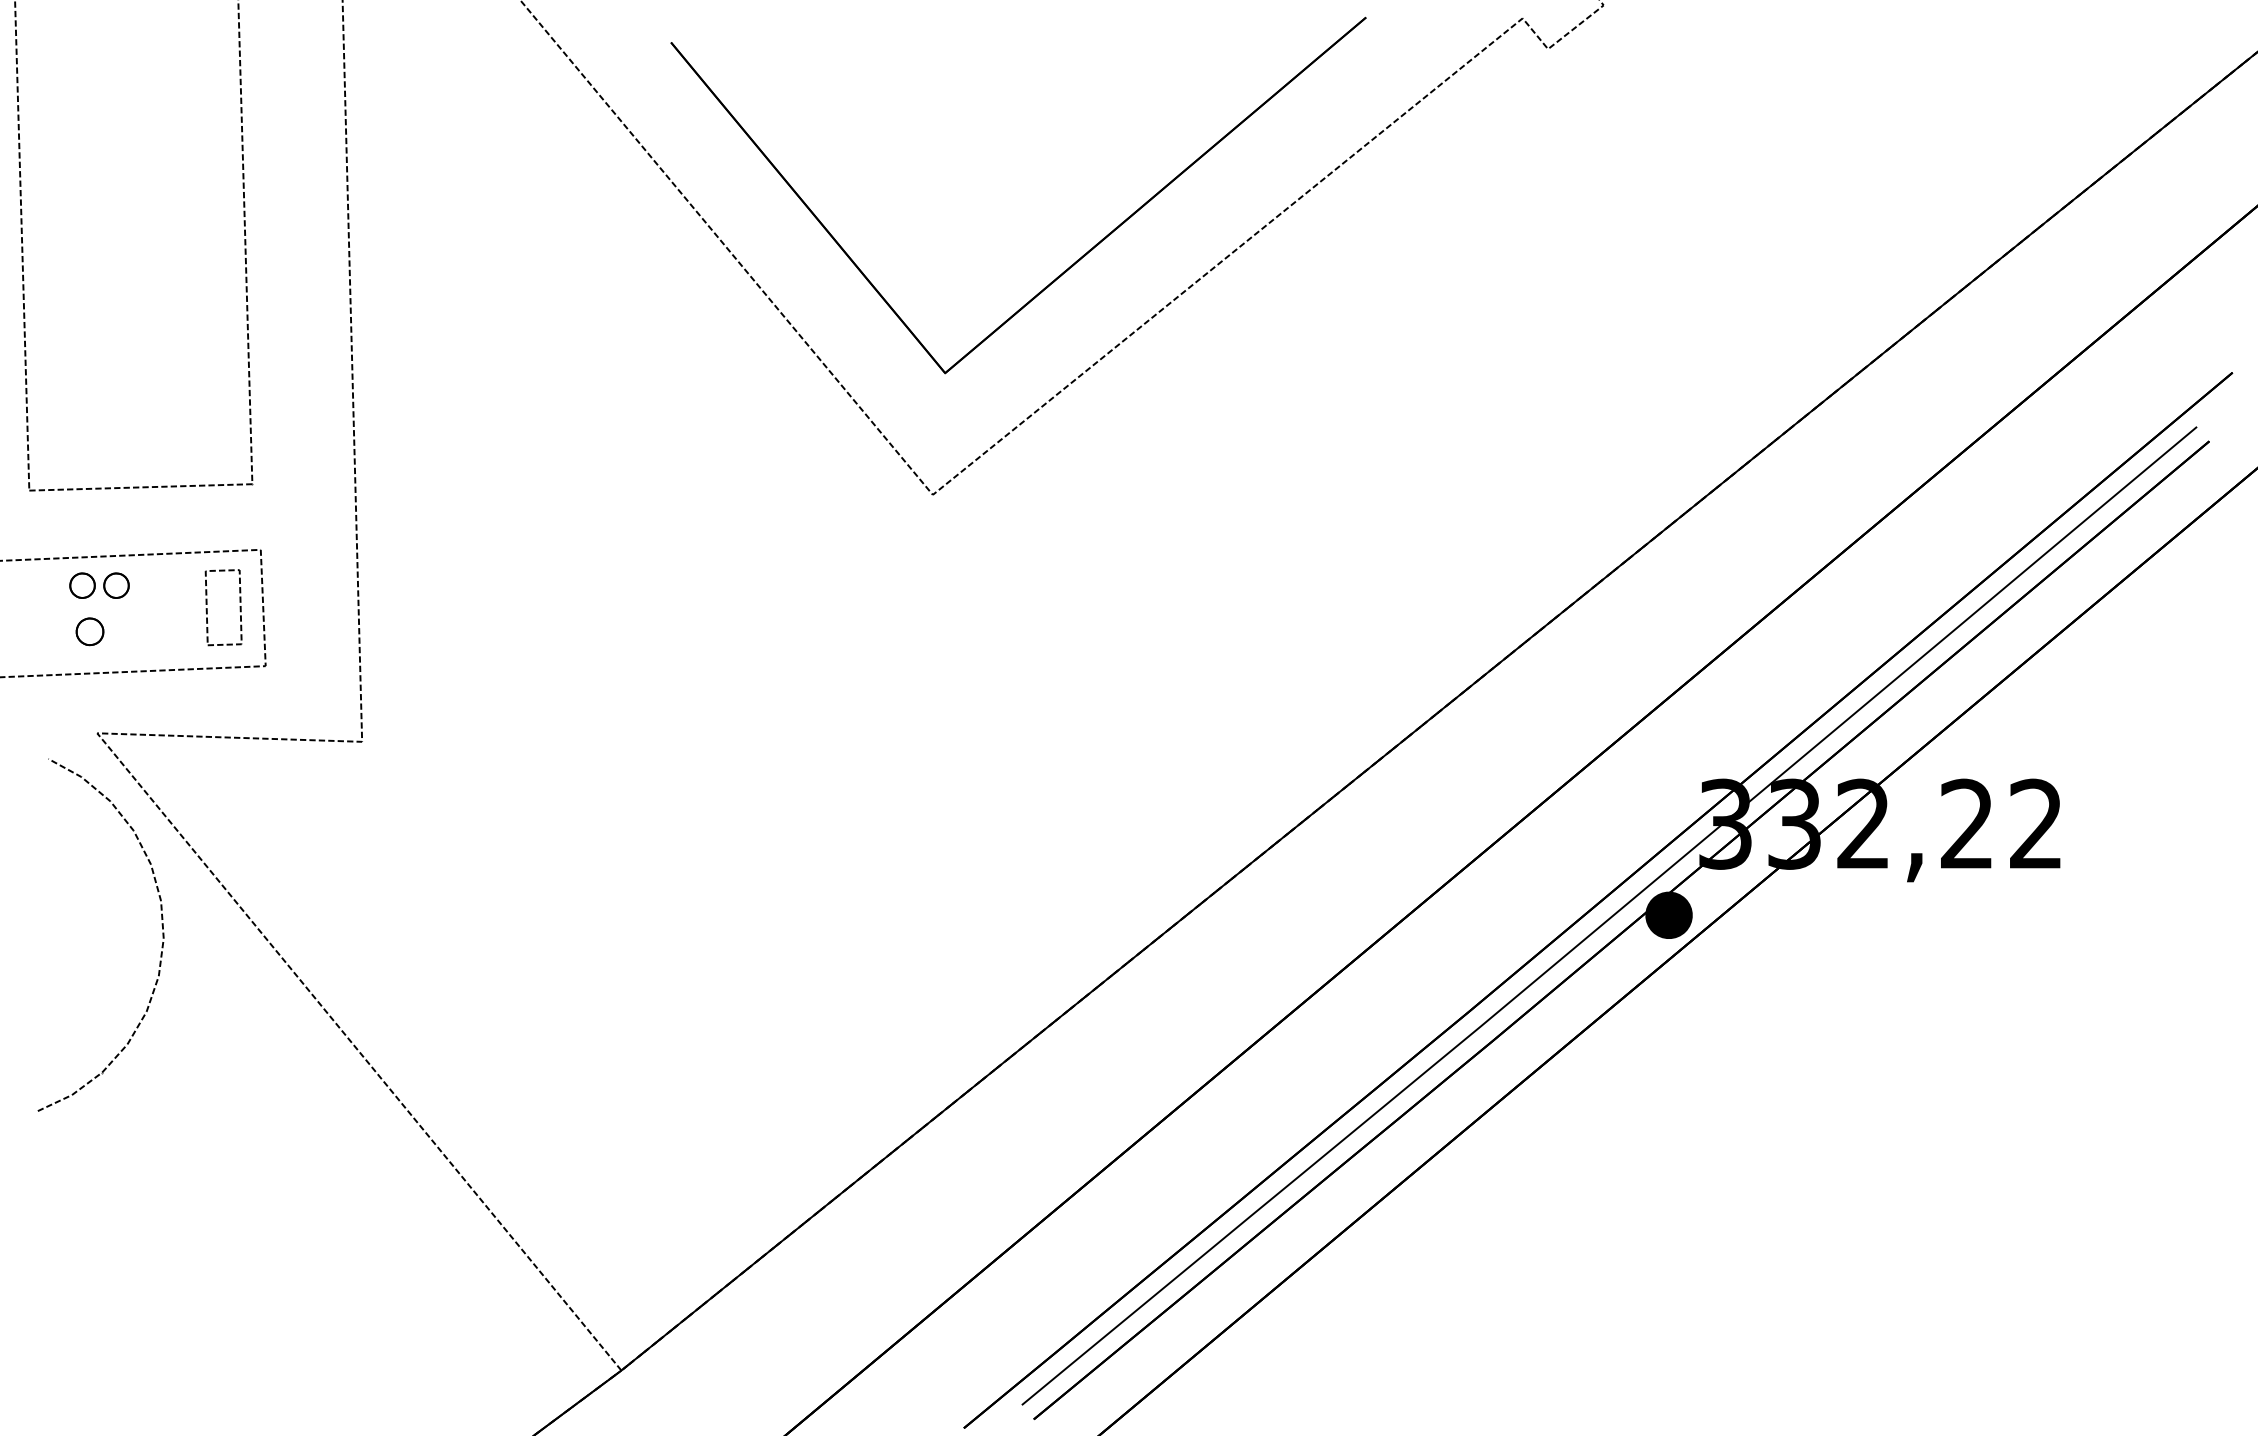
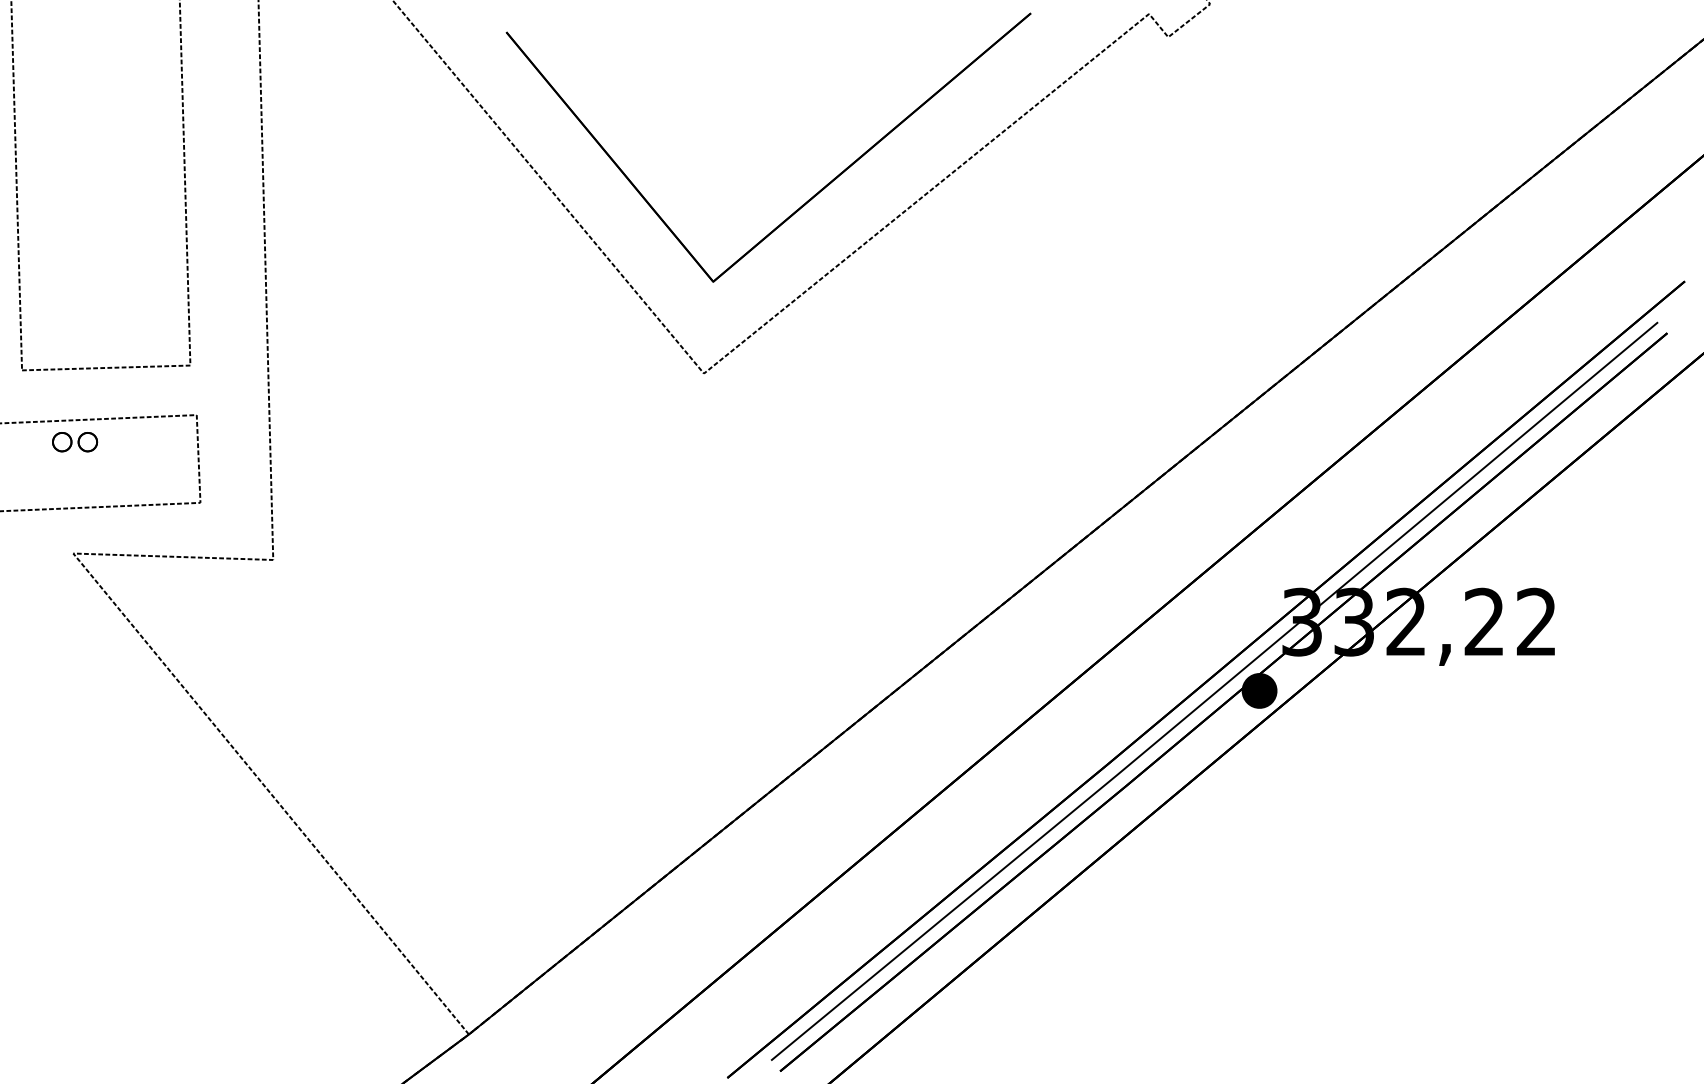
part: (239, 607) -> (180, 458), removed
part: (89, 631) -> (67, 476), removed
curve: (161, 925) -> (121, 698), removed

